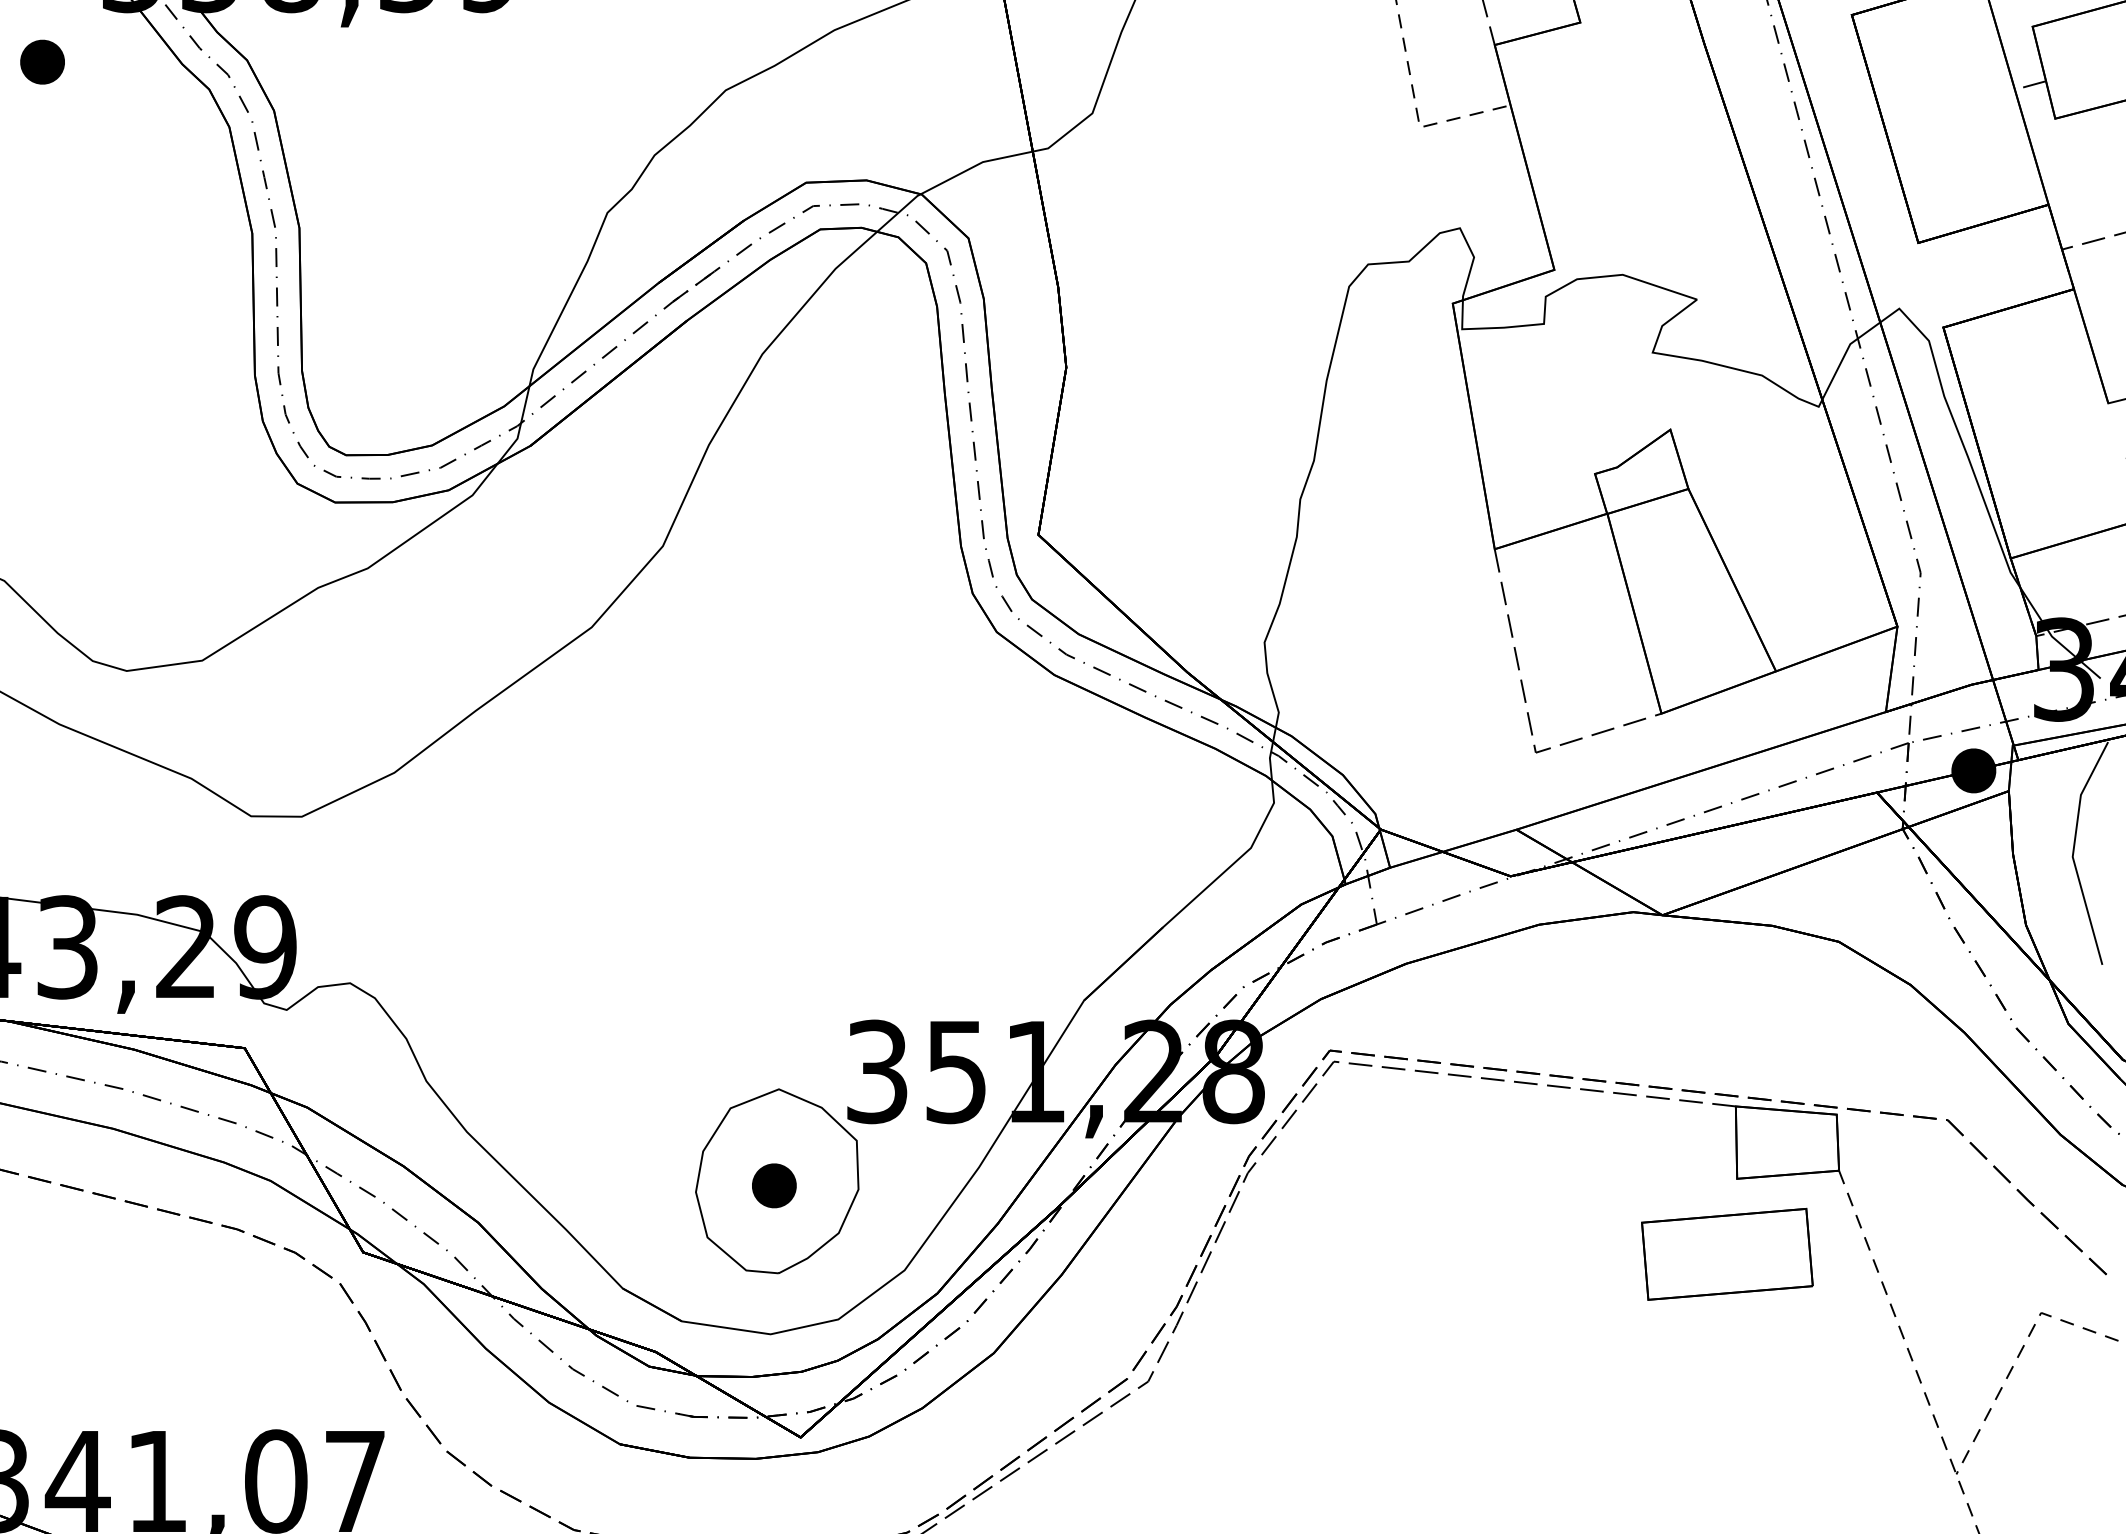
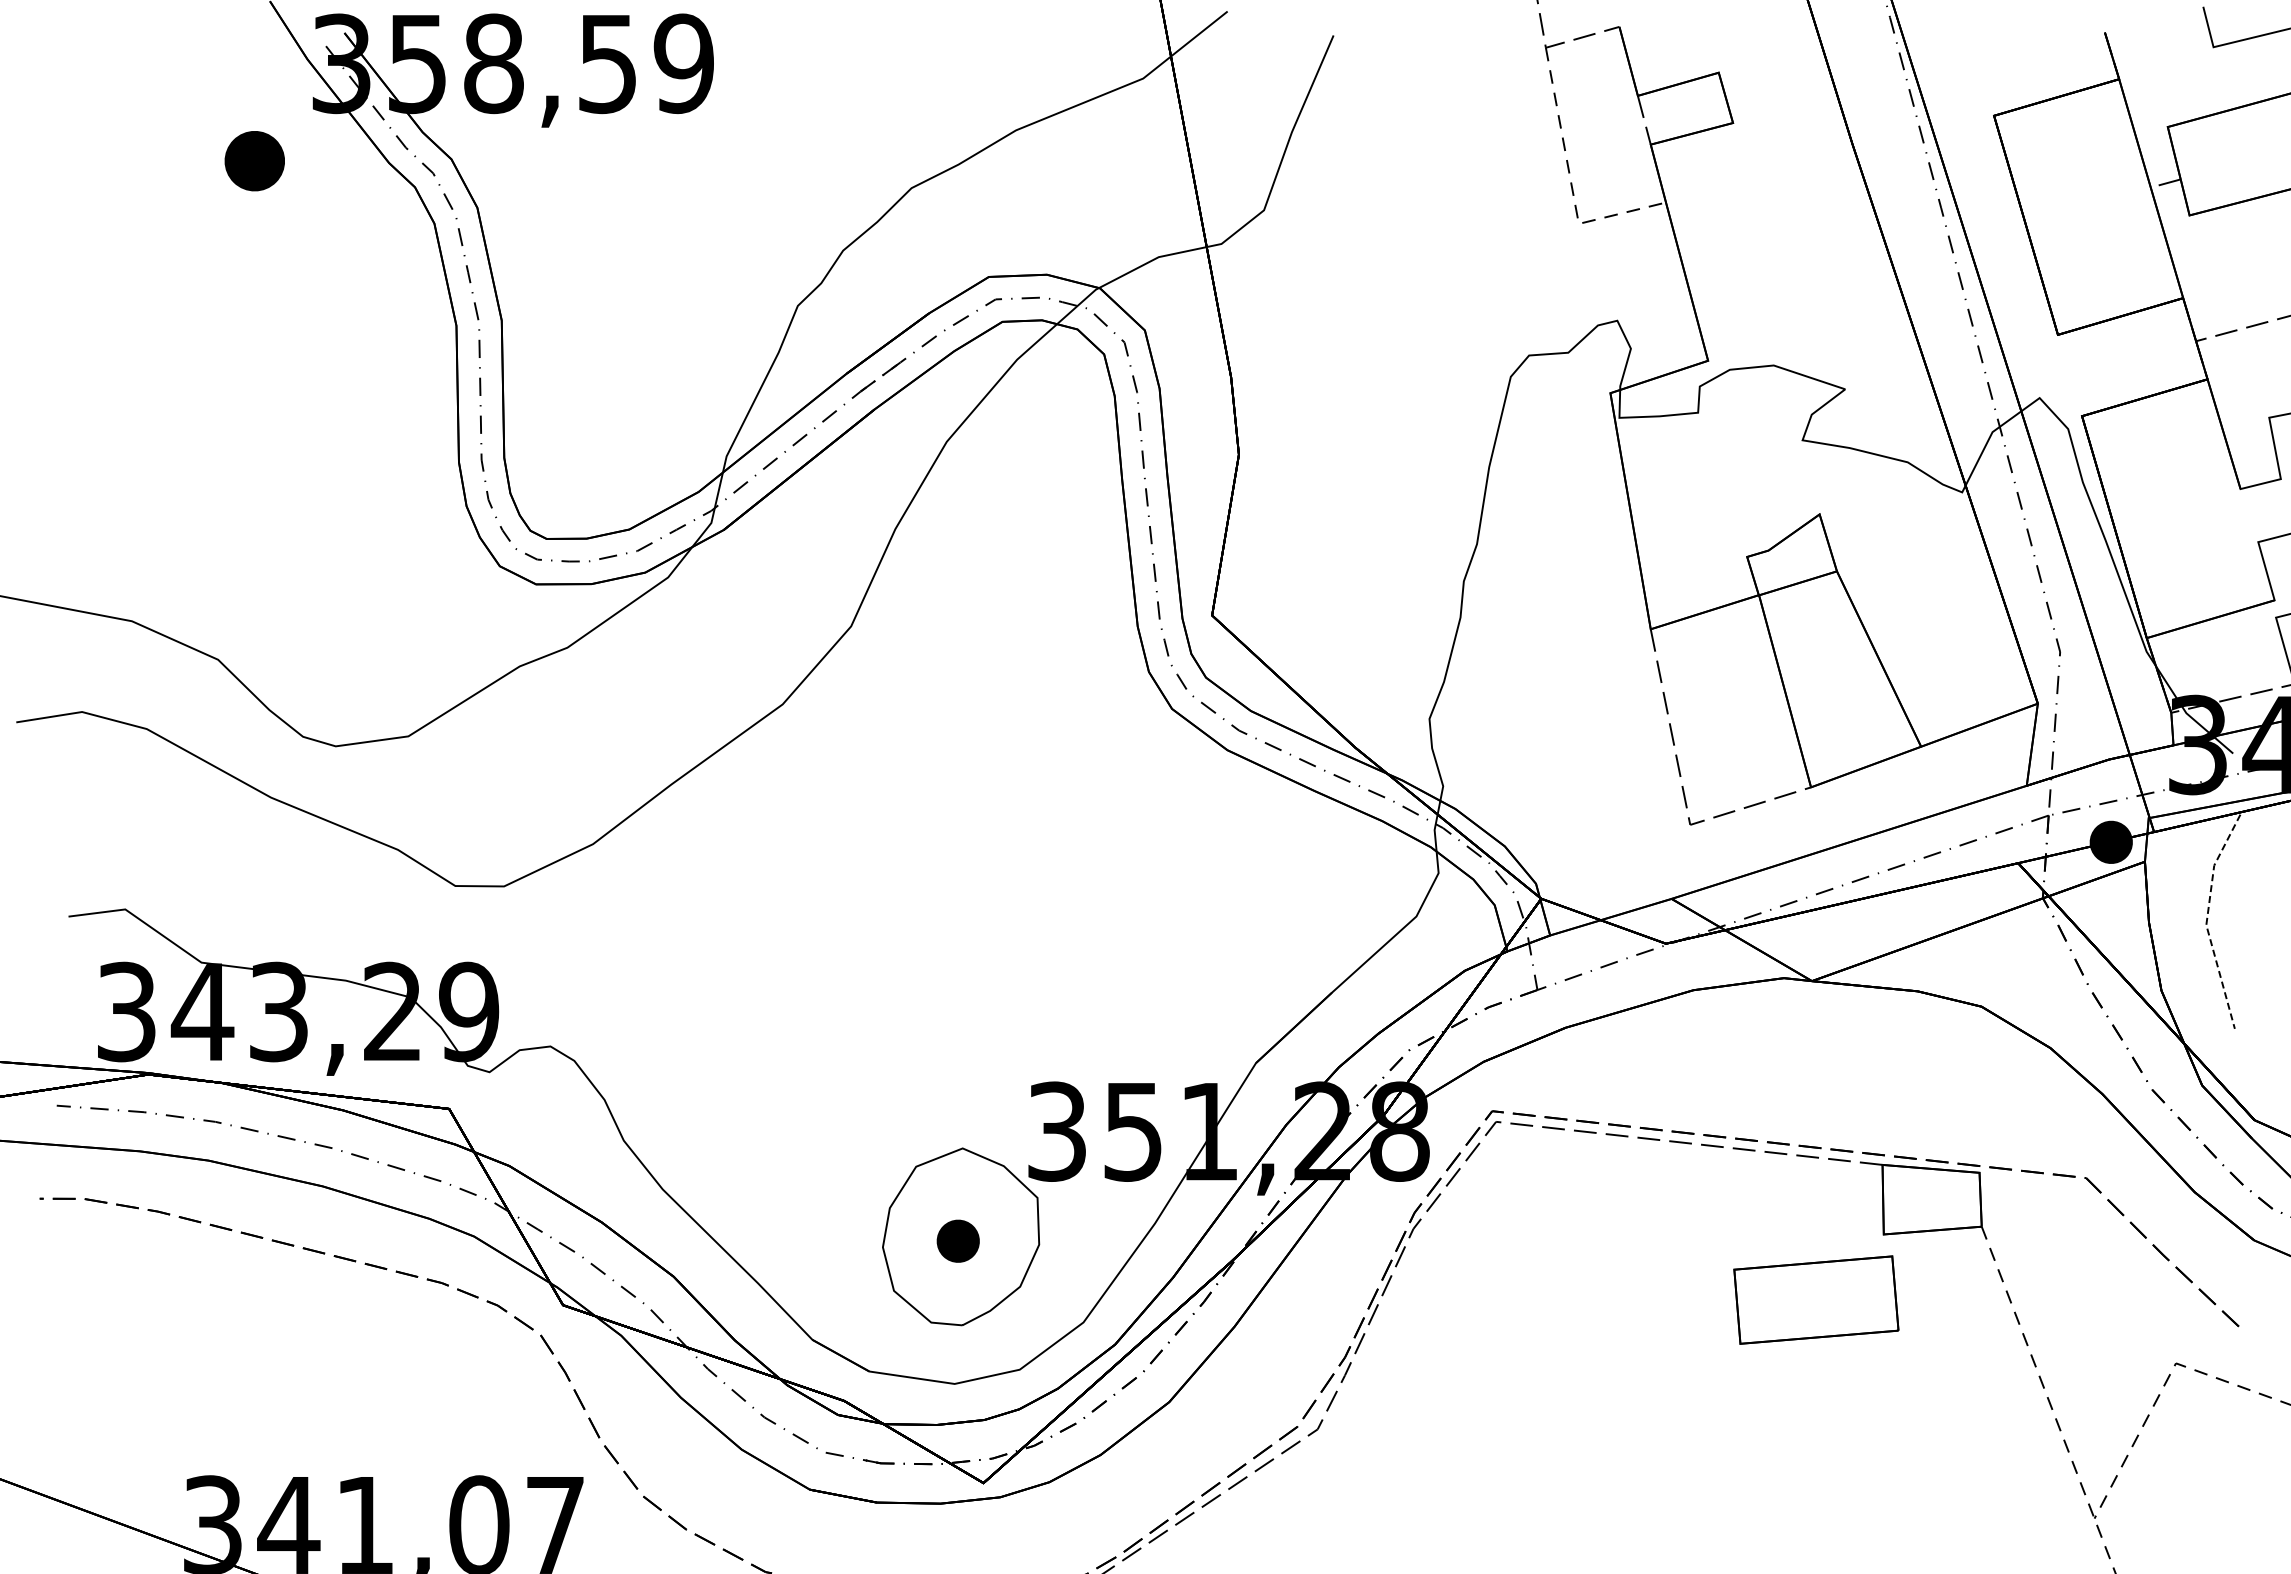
part: (42, 61) -> (254, 160), size x1.4
line: (2072, 852) -> (2206, 920), solid -> dashed
part: (1727, 1253) -> (1816, 1299), moved

